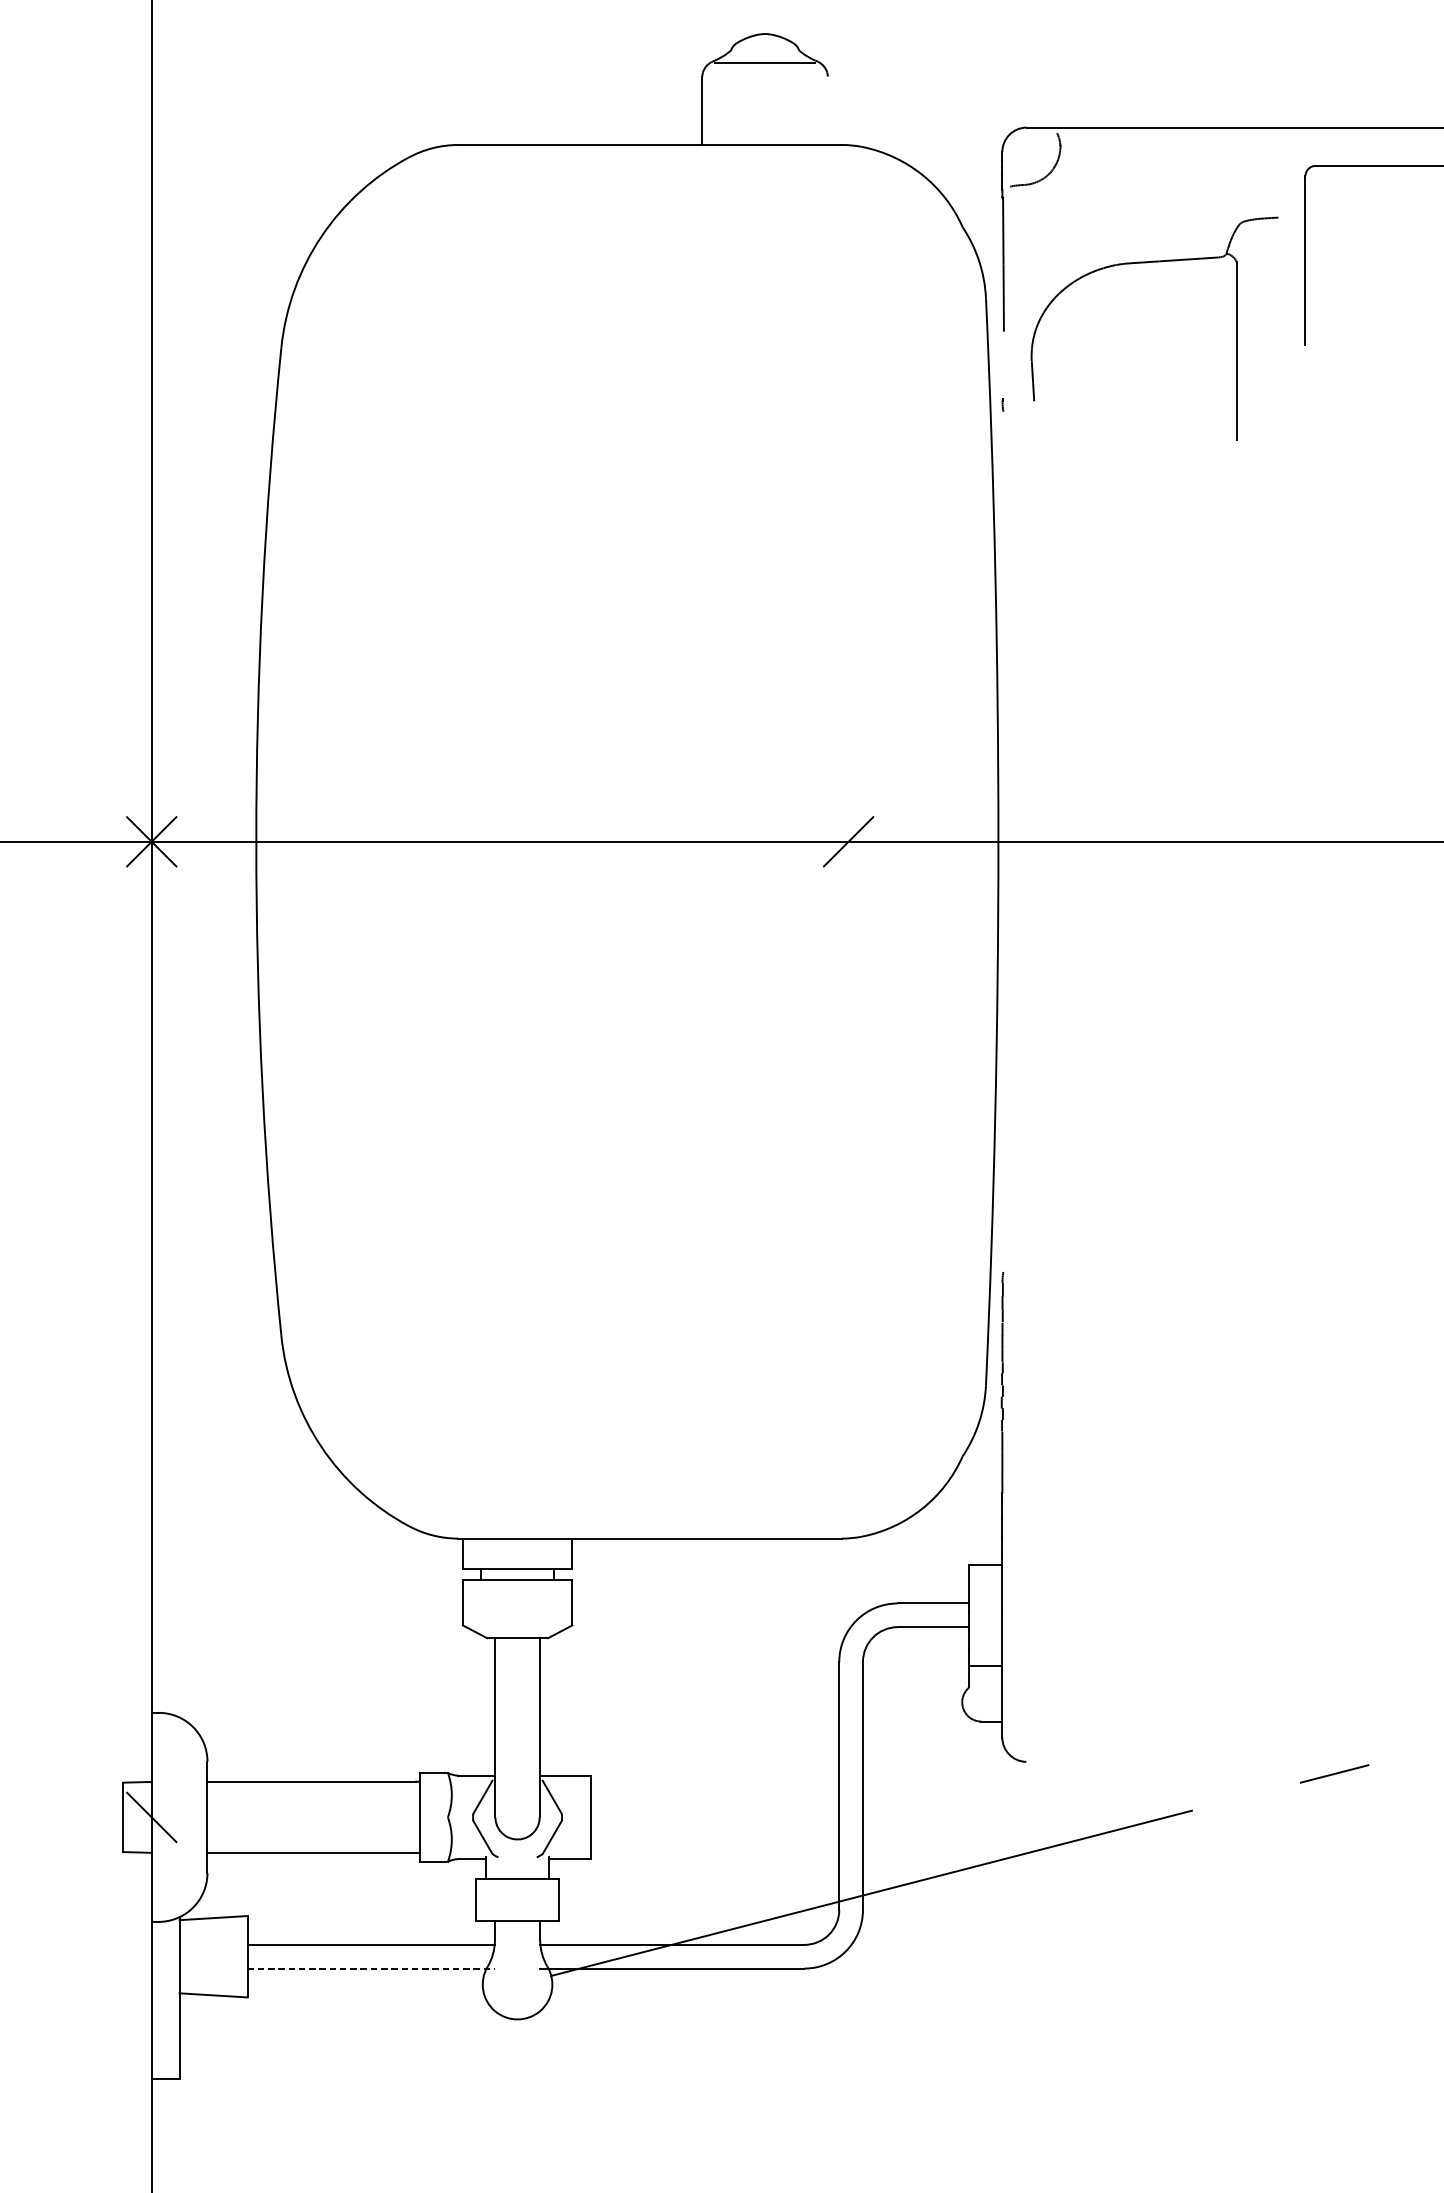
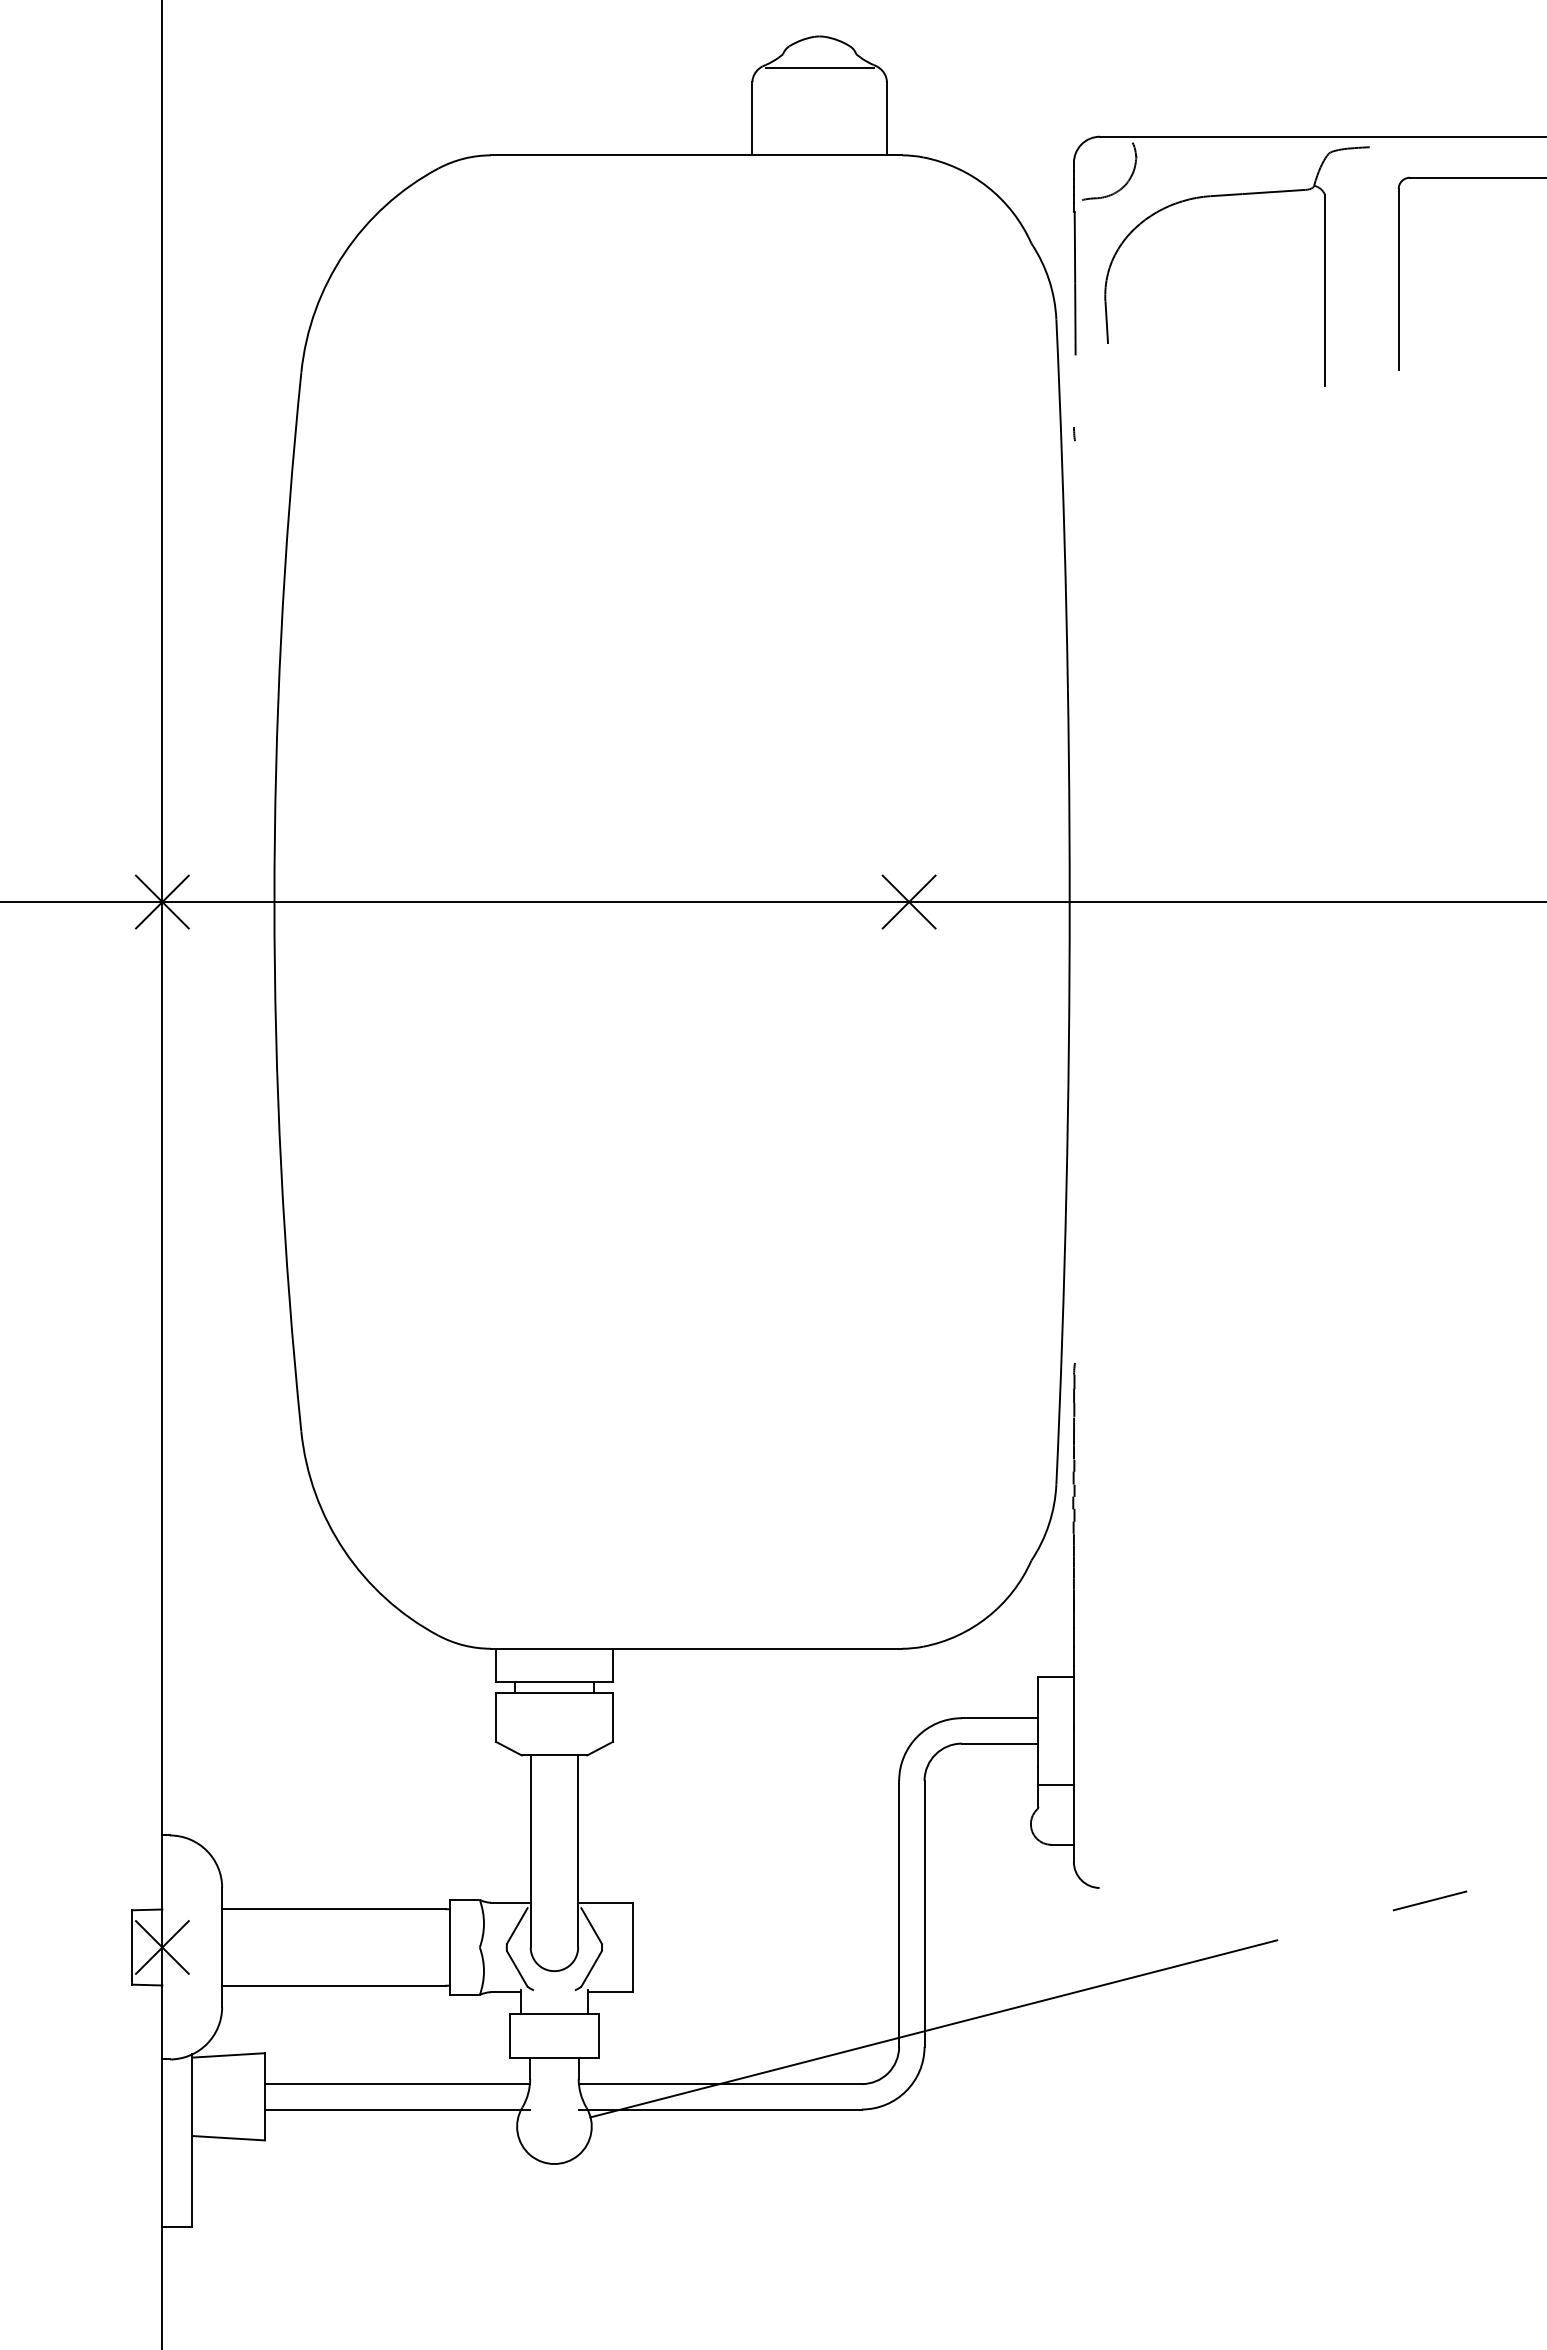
line: (827, 110) -> (886, 118), added
part: (1143, 263) -> (1225, 196), moved
line: (847, 841) -> (908, 901), added
line: (151, 1817) -> (162, 1947), added
line: (371, 1968) -> (397, 2109), dashed -> solid

